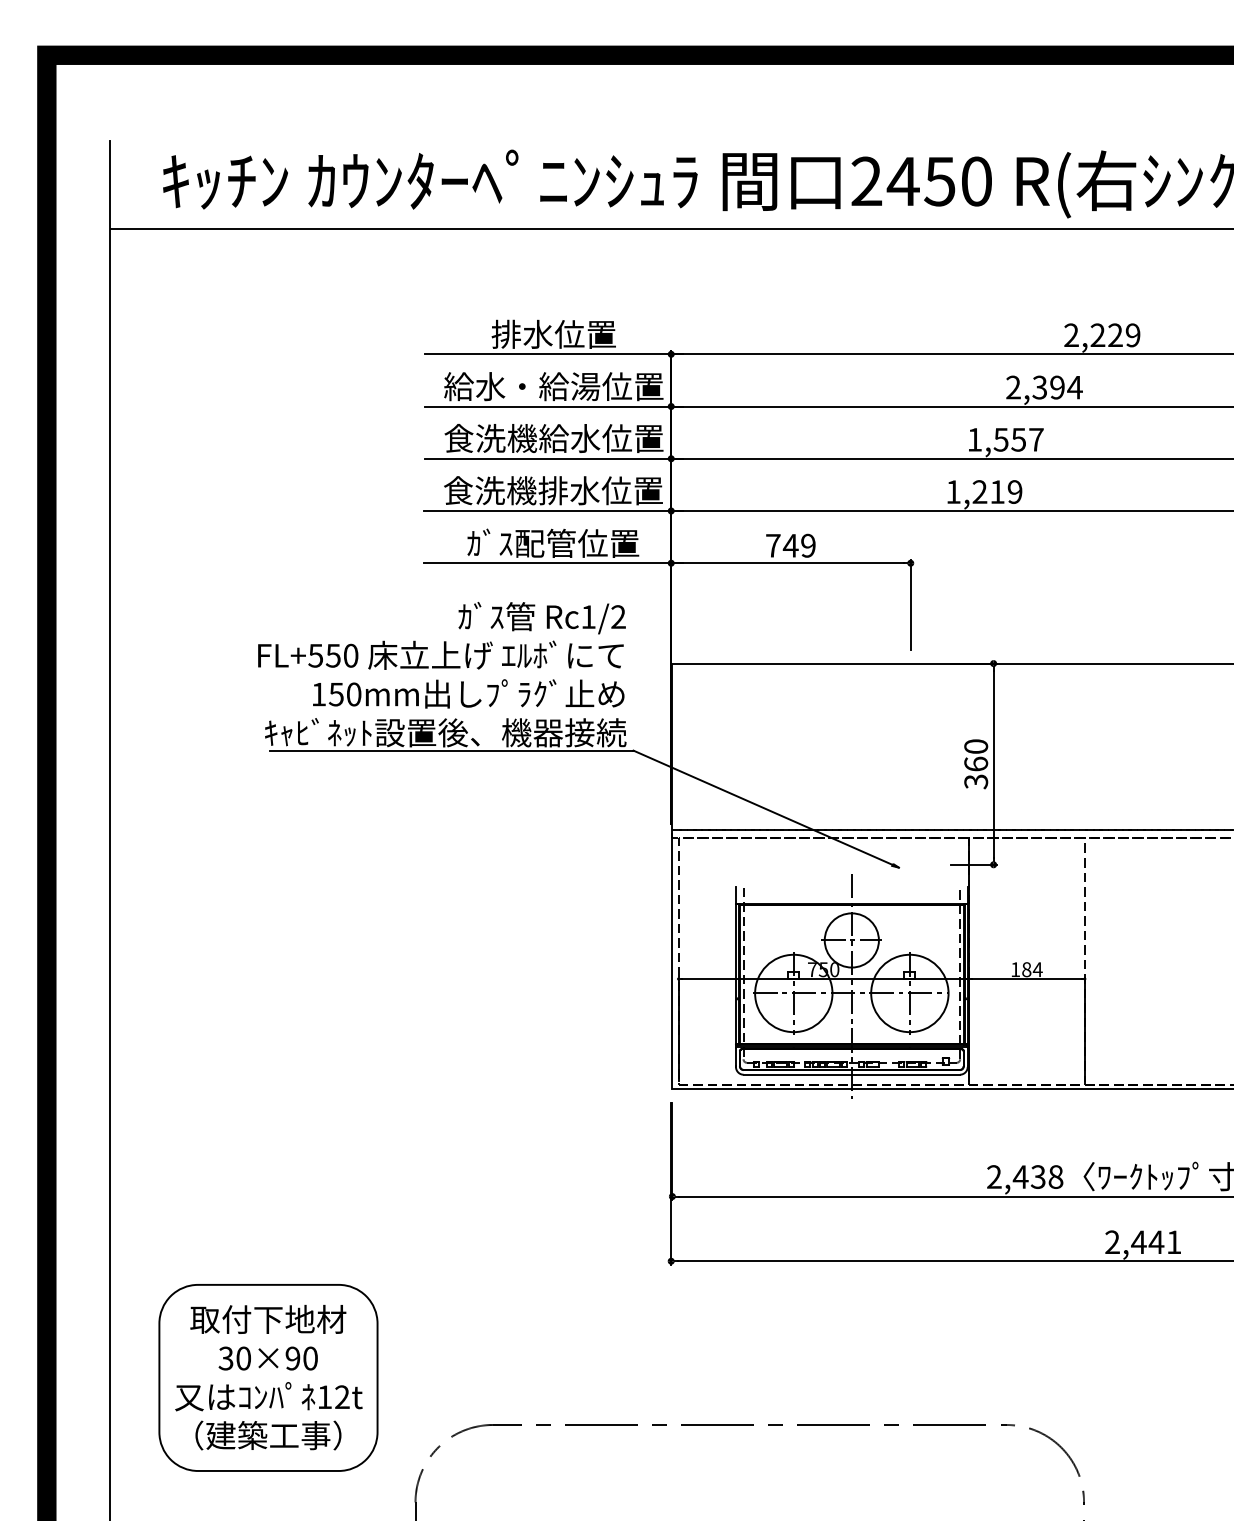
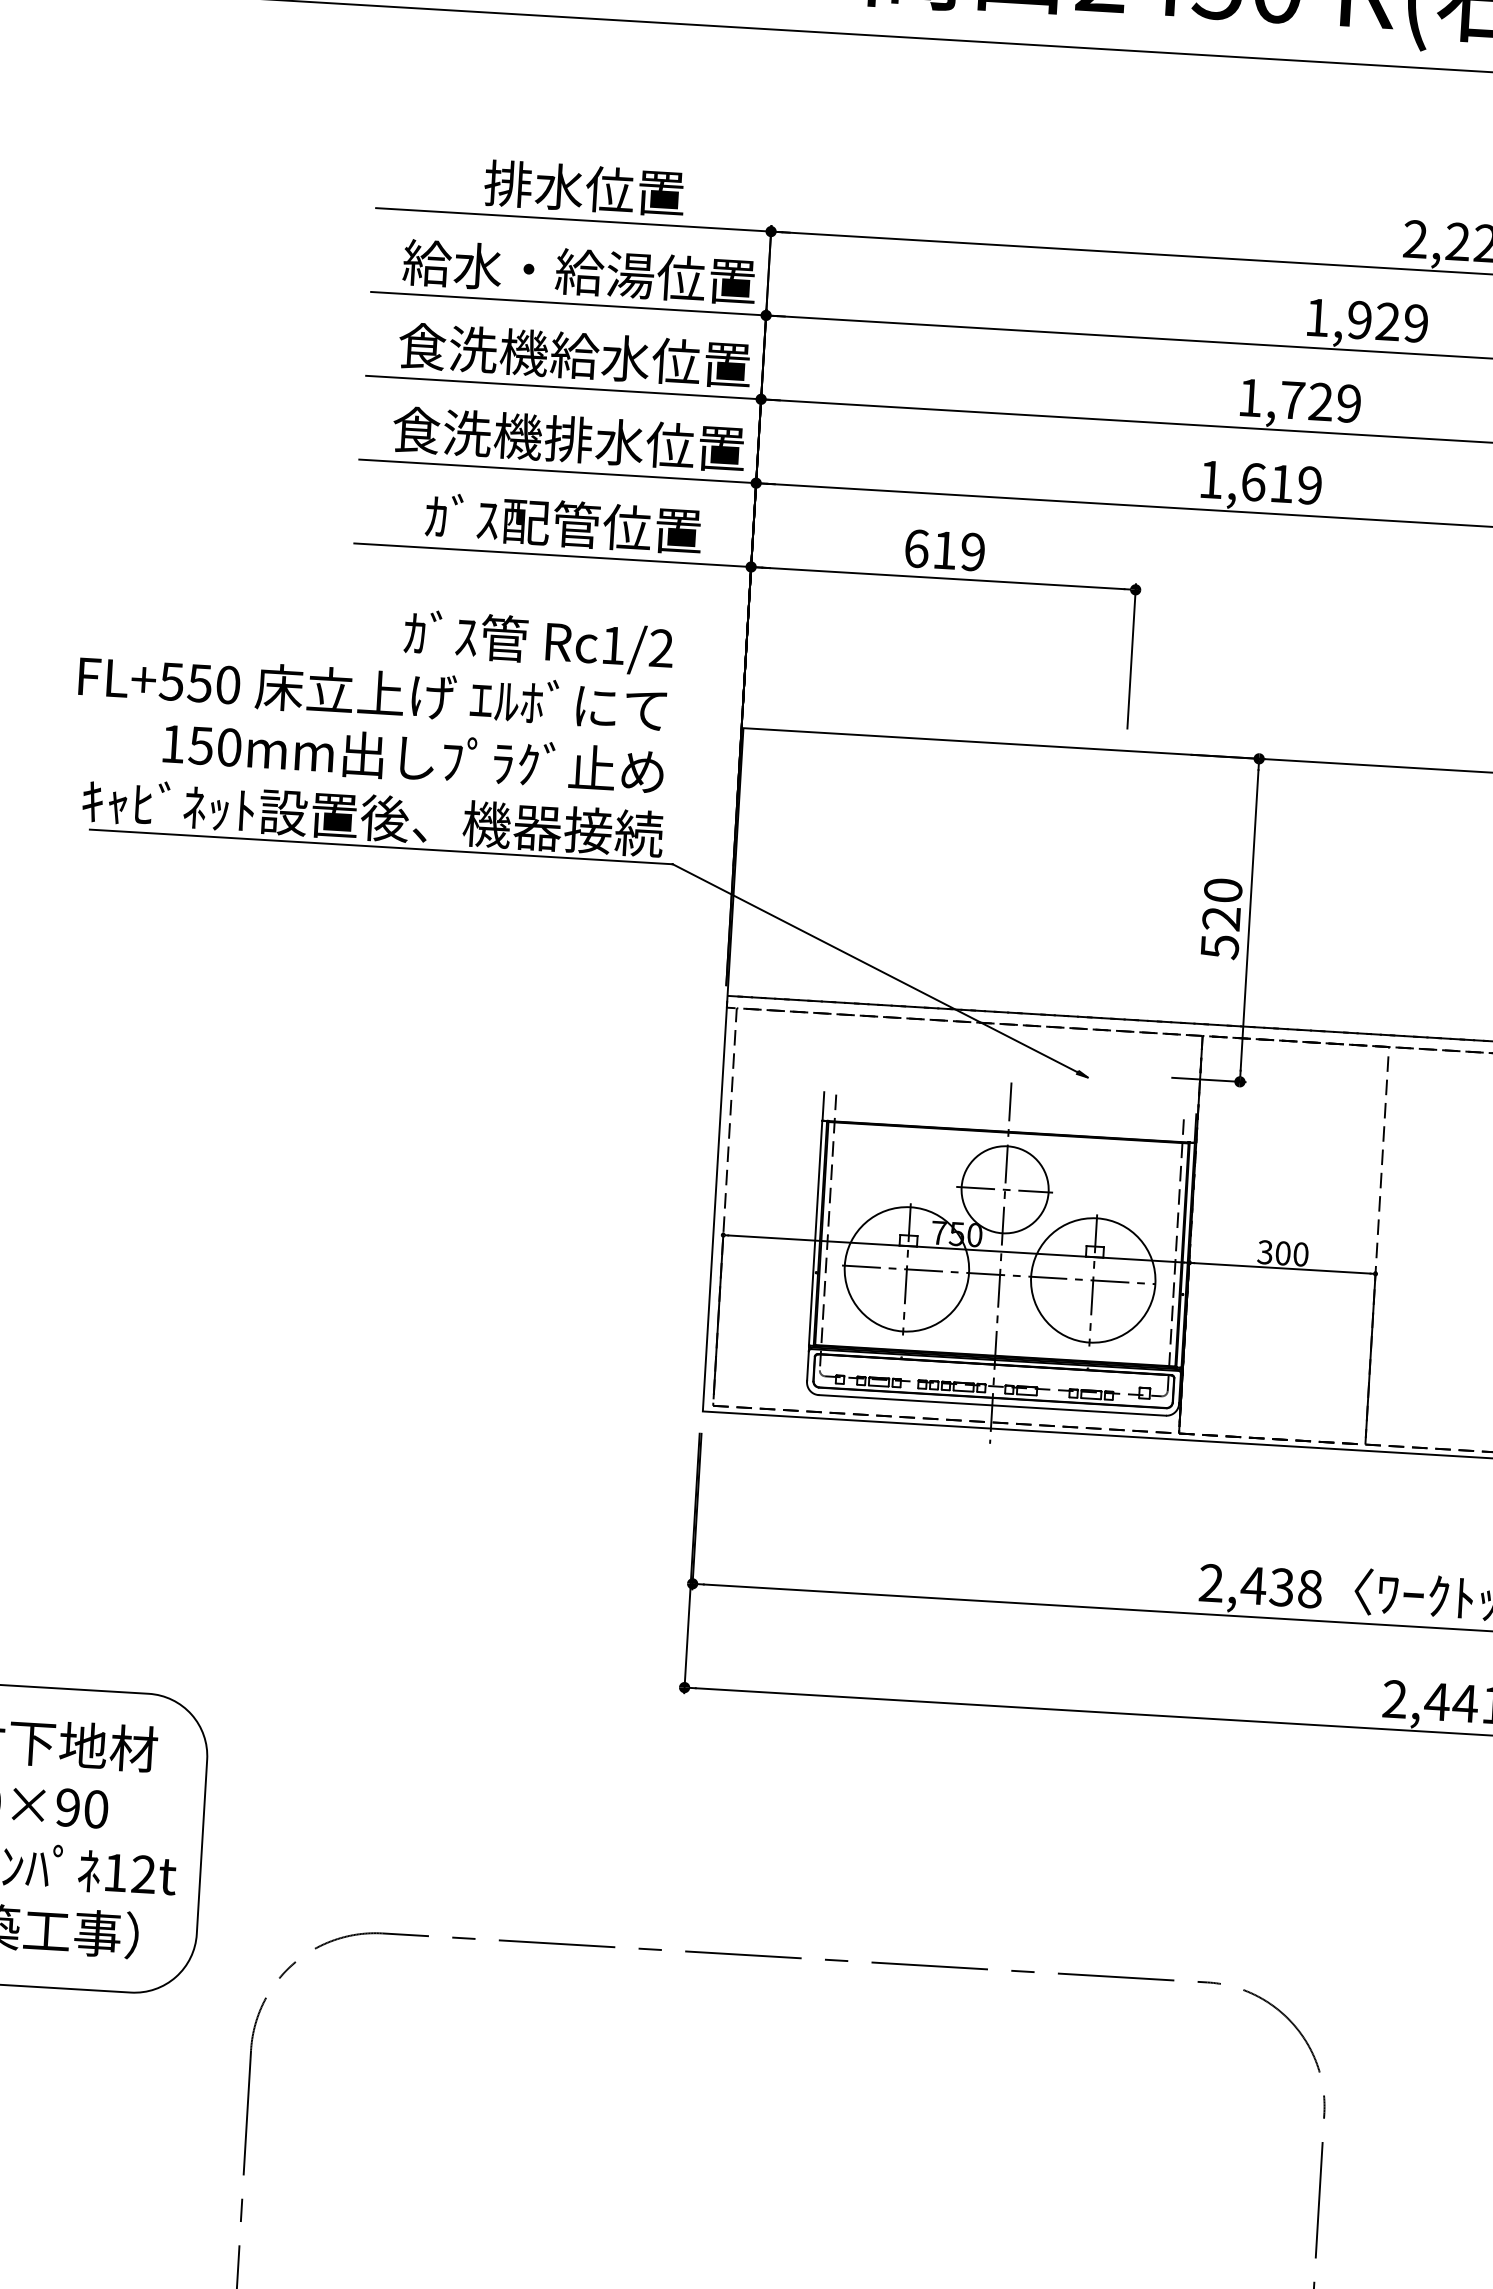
text: (1044, 387) -> (1367, 320), 2,394 -> 1,929
text: (1018, 439) -> (1320, 401), 1,557 -> 1,729
text: (979, 491) -> (1252, 481), 1,219 -> 1,619
text: (782, 545) -> (931, 549), 749 -> 619
text: (976, 772) -> (1221, 932), 360 -> 520
text: (1026, 969) -> (1282, 1253), 184 -> 300

